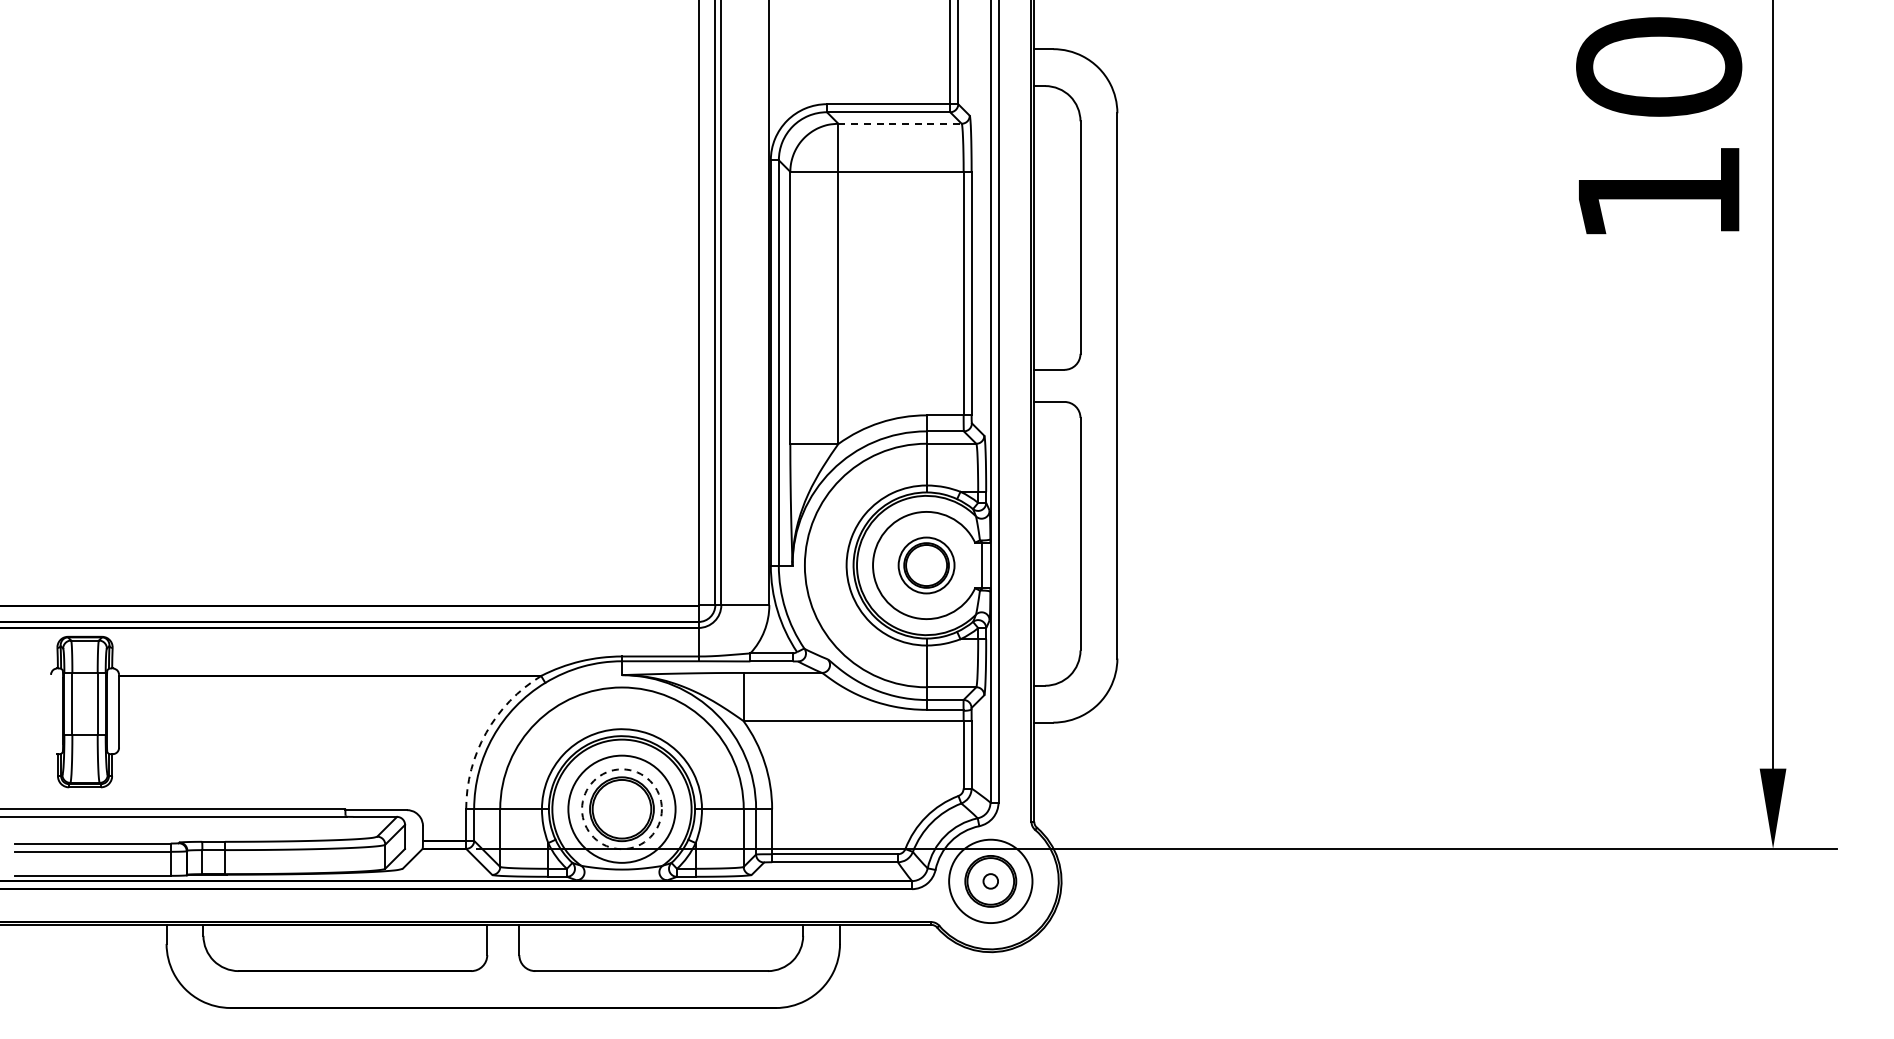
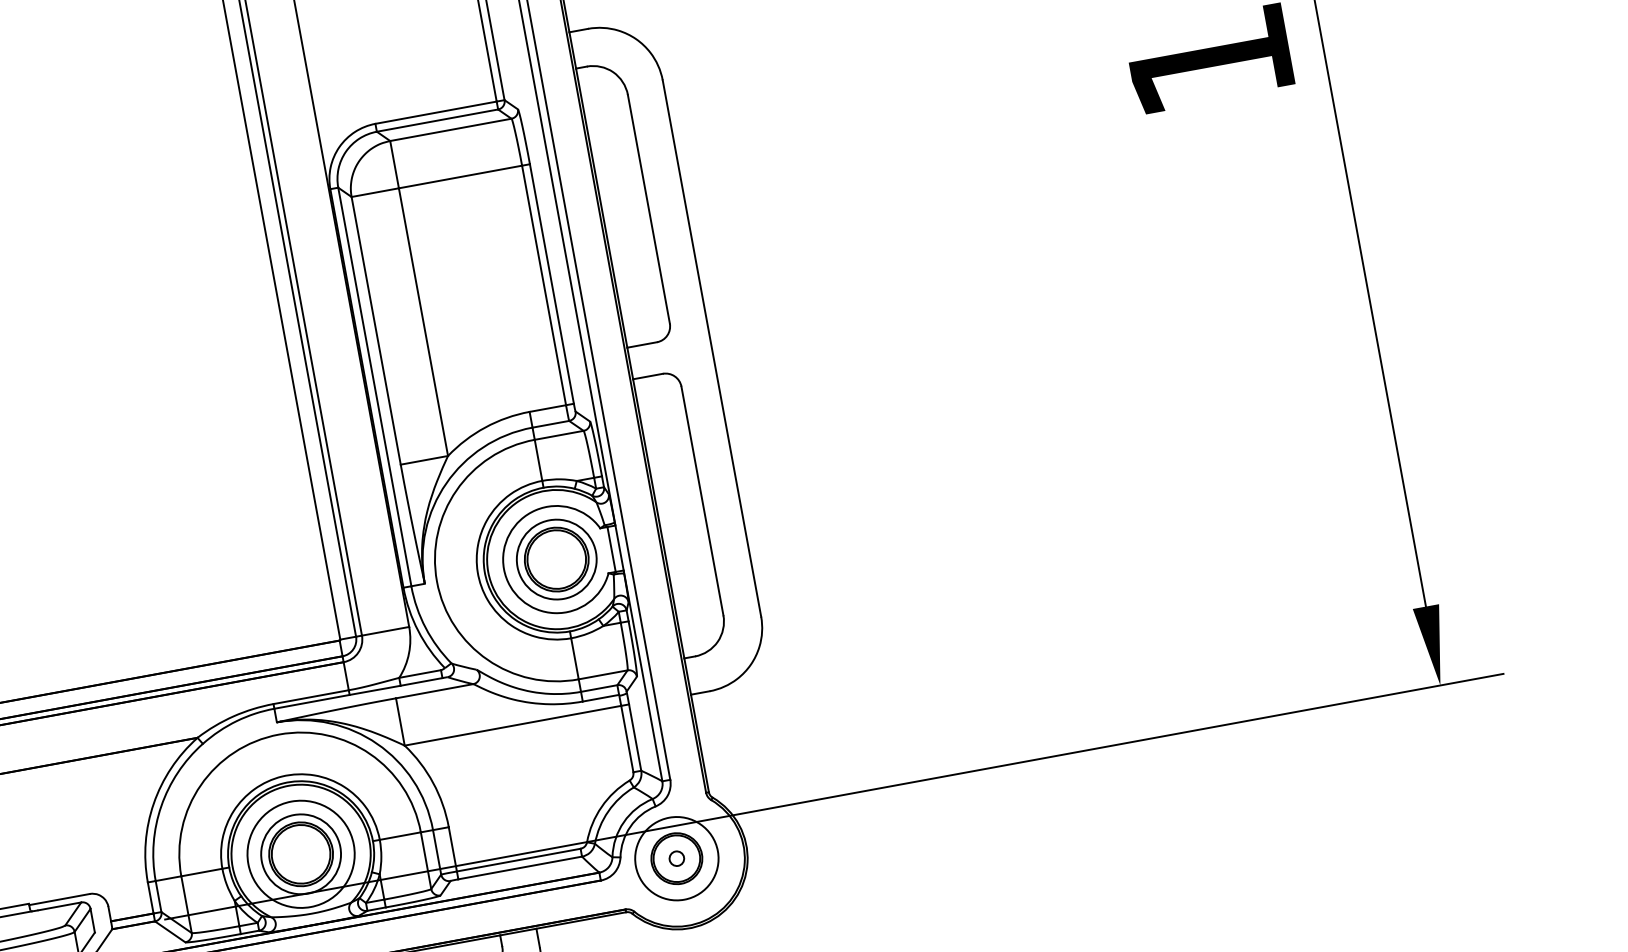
line: (900, 123) -> (451, 129), dashed -> solid
part: (926, 565) -> (556, 559), size x1.43
arc: (486, 732) -> (153, 803), dashed -> solid
circle: (621, 809) -> (300, 854), dashed -> solid

